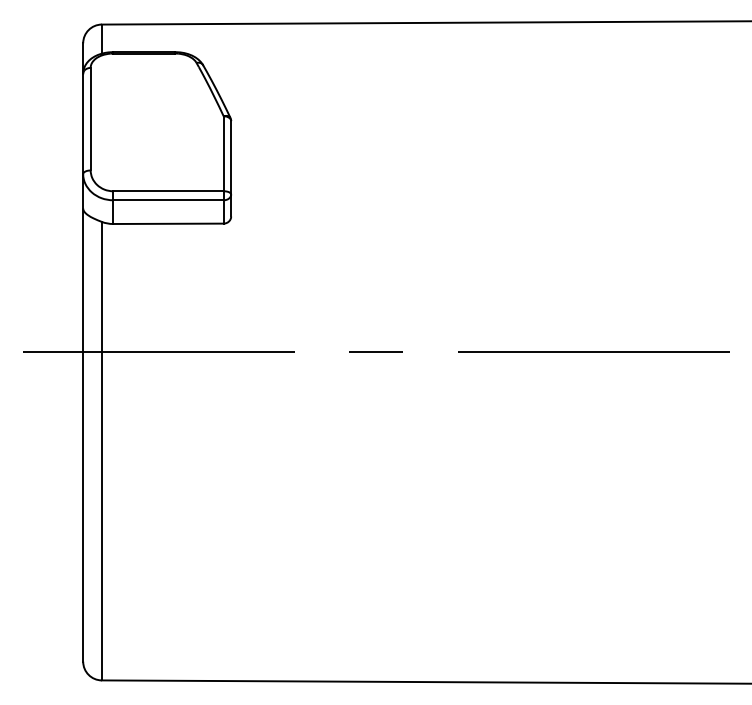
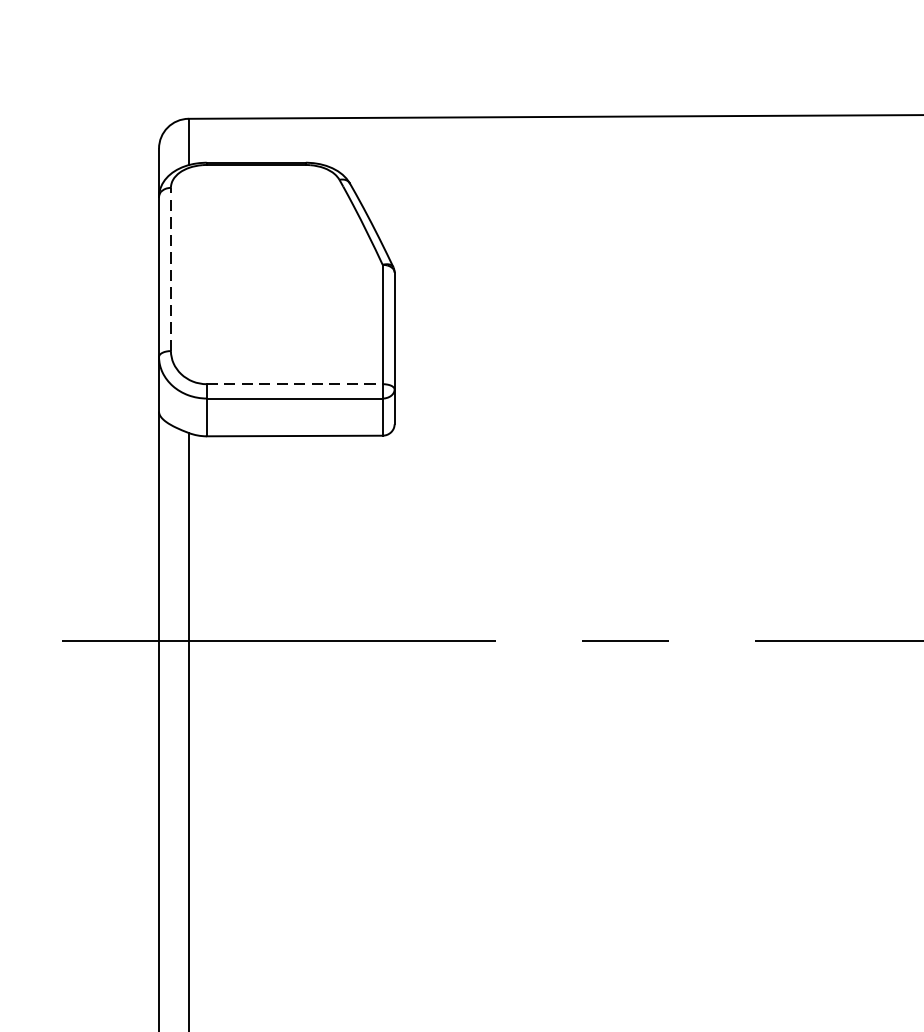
line: (90, 118) -> (170, 268), solid -> dashed
line: (168, 191) -> (294, 384), solid -> dashed

